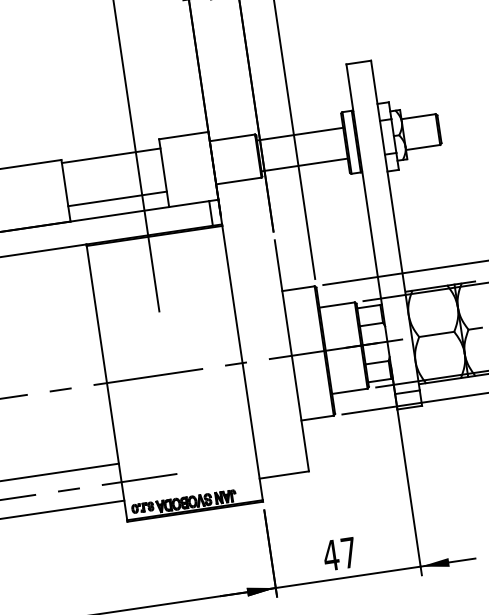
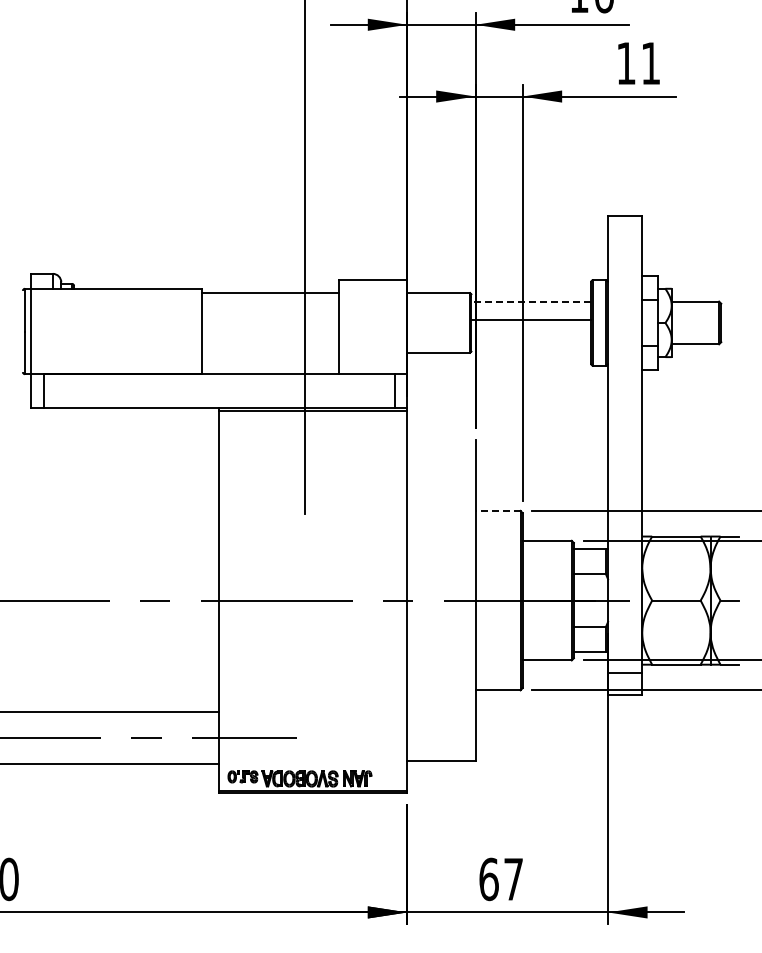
line: (300, 134) -> (531, 301), solid -> dashed
line: (304, 165) -> (530, 320), moved
line: (117, 198) -> (270, 352), removed
line: (298, 288) -> (497, 510), solid -> dashed
text: (330, 555) -> (488, 879), 47 -> 67

